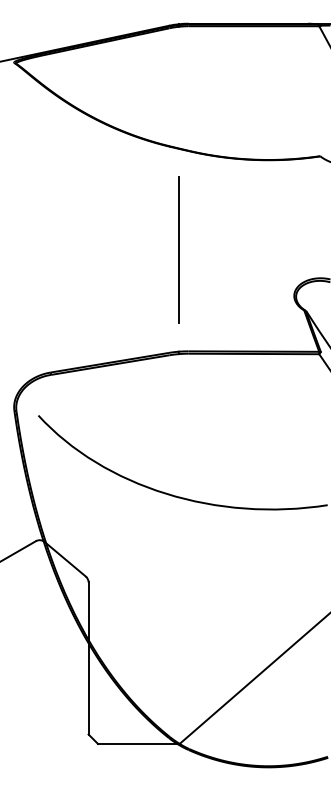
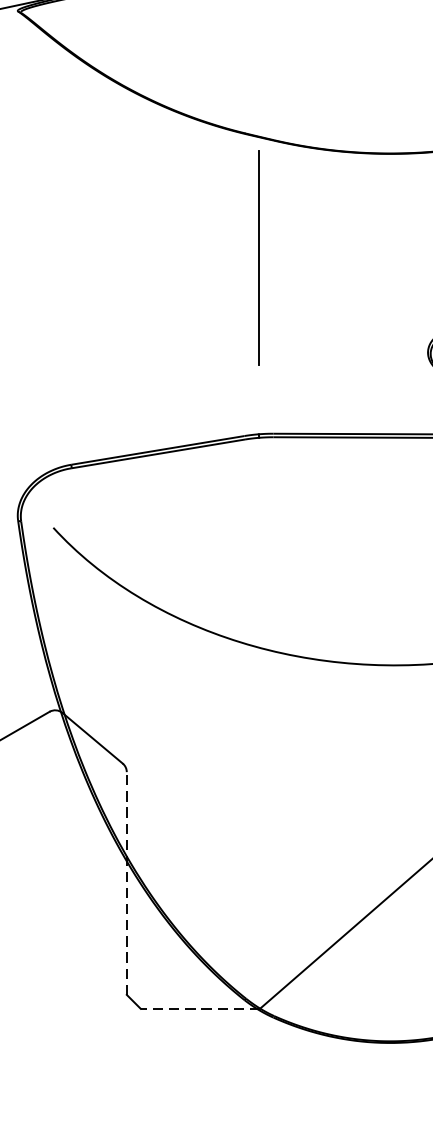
line: (178, 249) -> (258, 256), moved
line: (88, 657) -> (126, 882), solid -> dashed
line: (138, 744) -> (199, 1009), solid -> dashed

